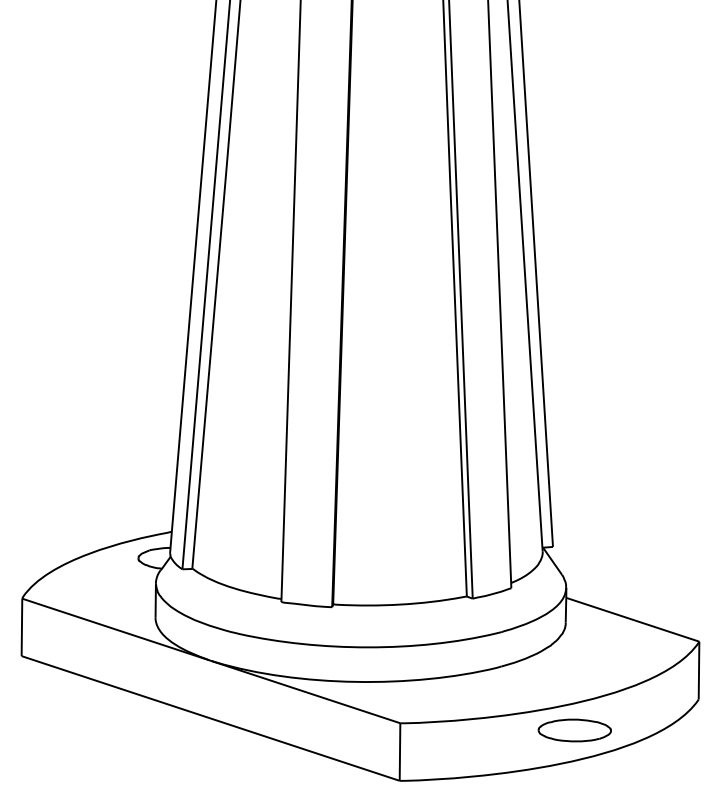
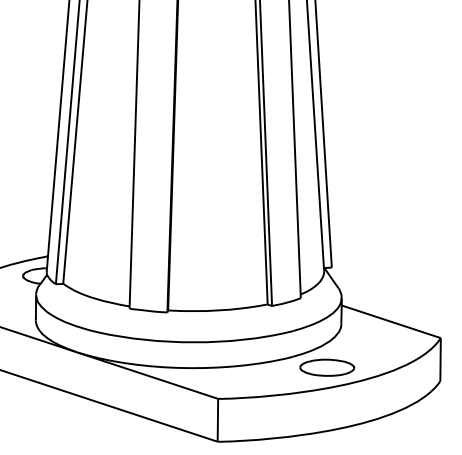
part: (574, 730) -> (326, 367), moved

